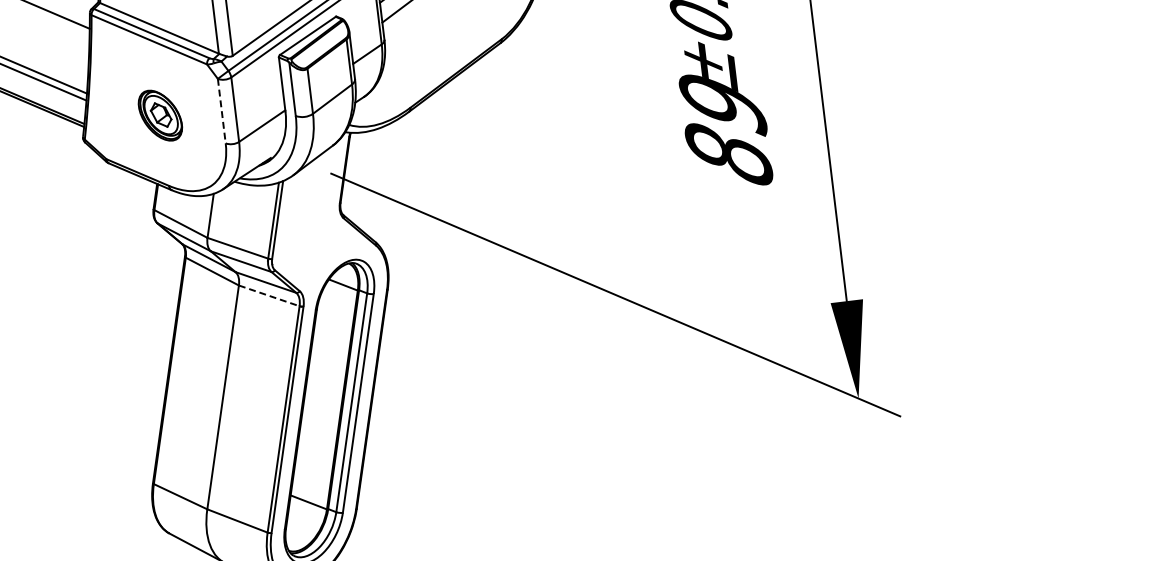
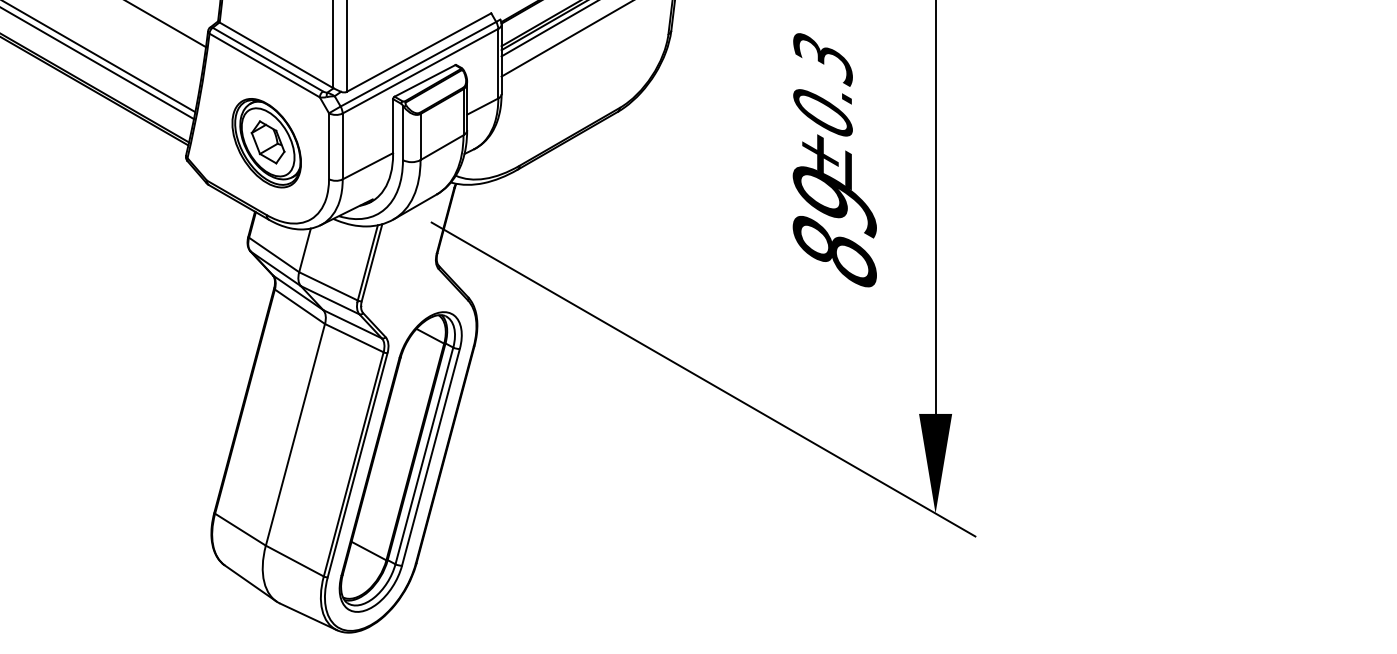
line: (222, 111) -> (329, 146), dashed -> solid
part: (160, 115) -> (266, 143), size x1.67
line: (269, 296) -> (354, 338), dashed -> solid

